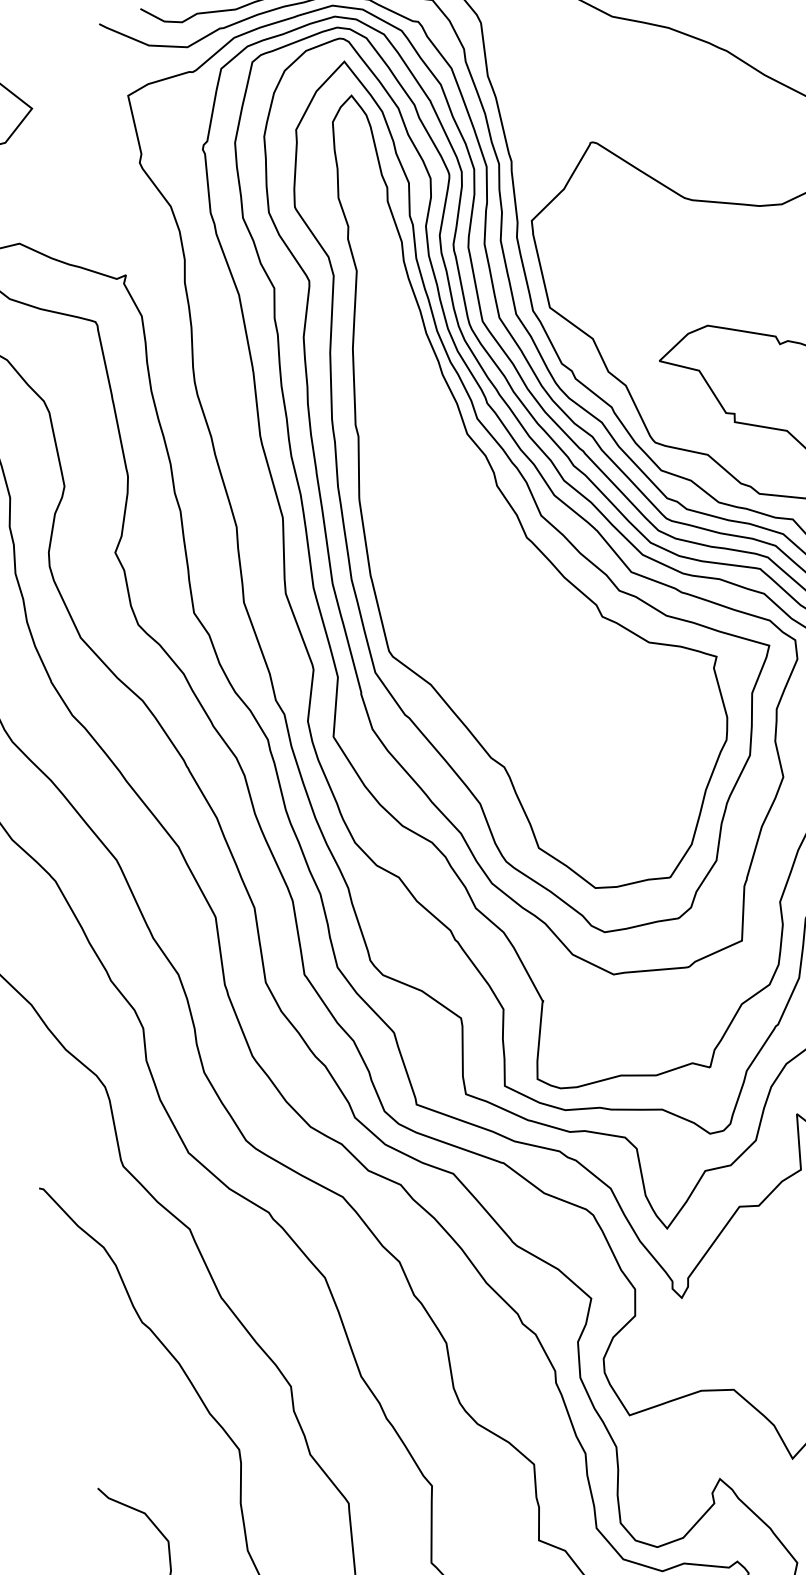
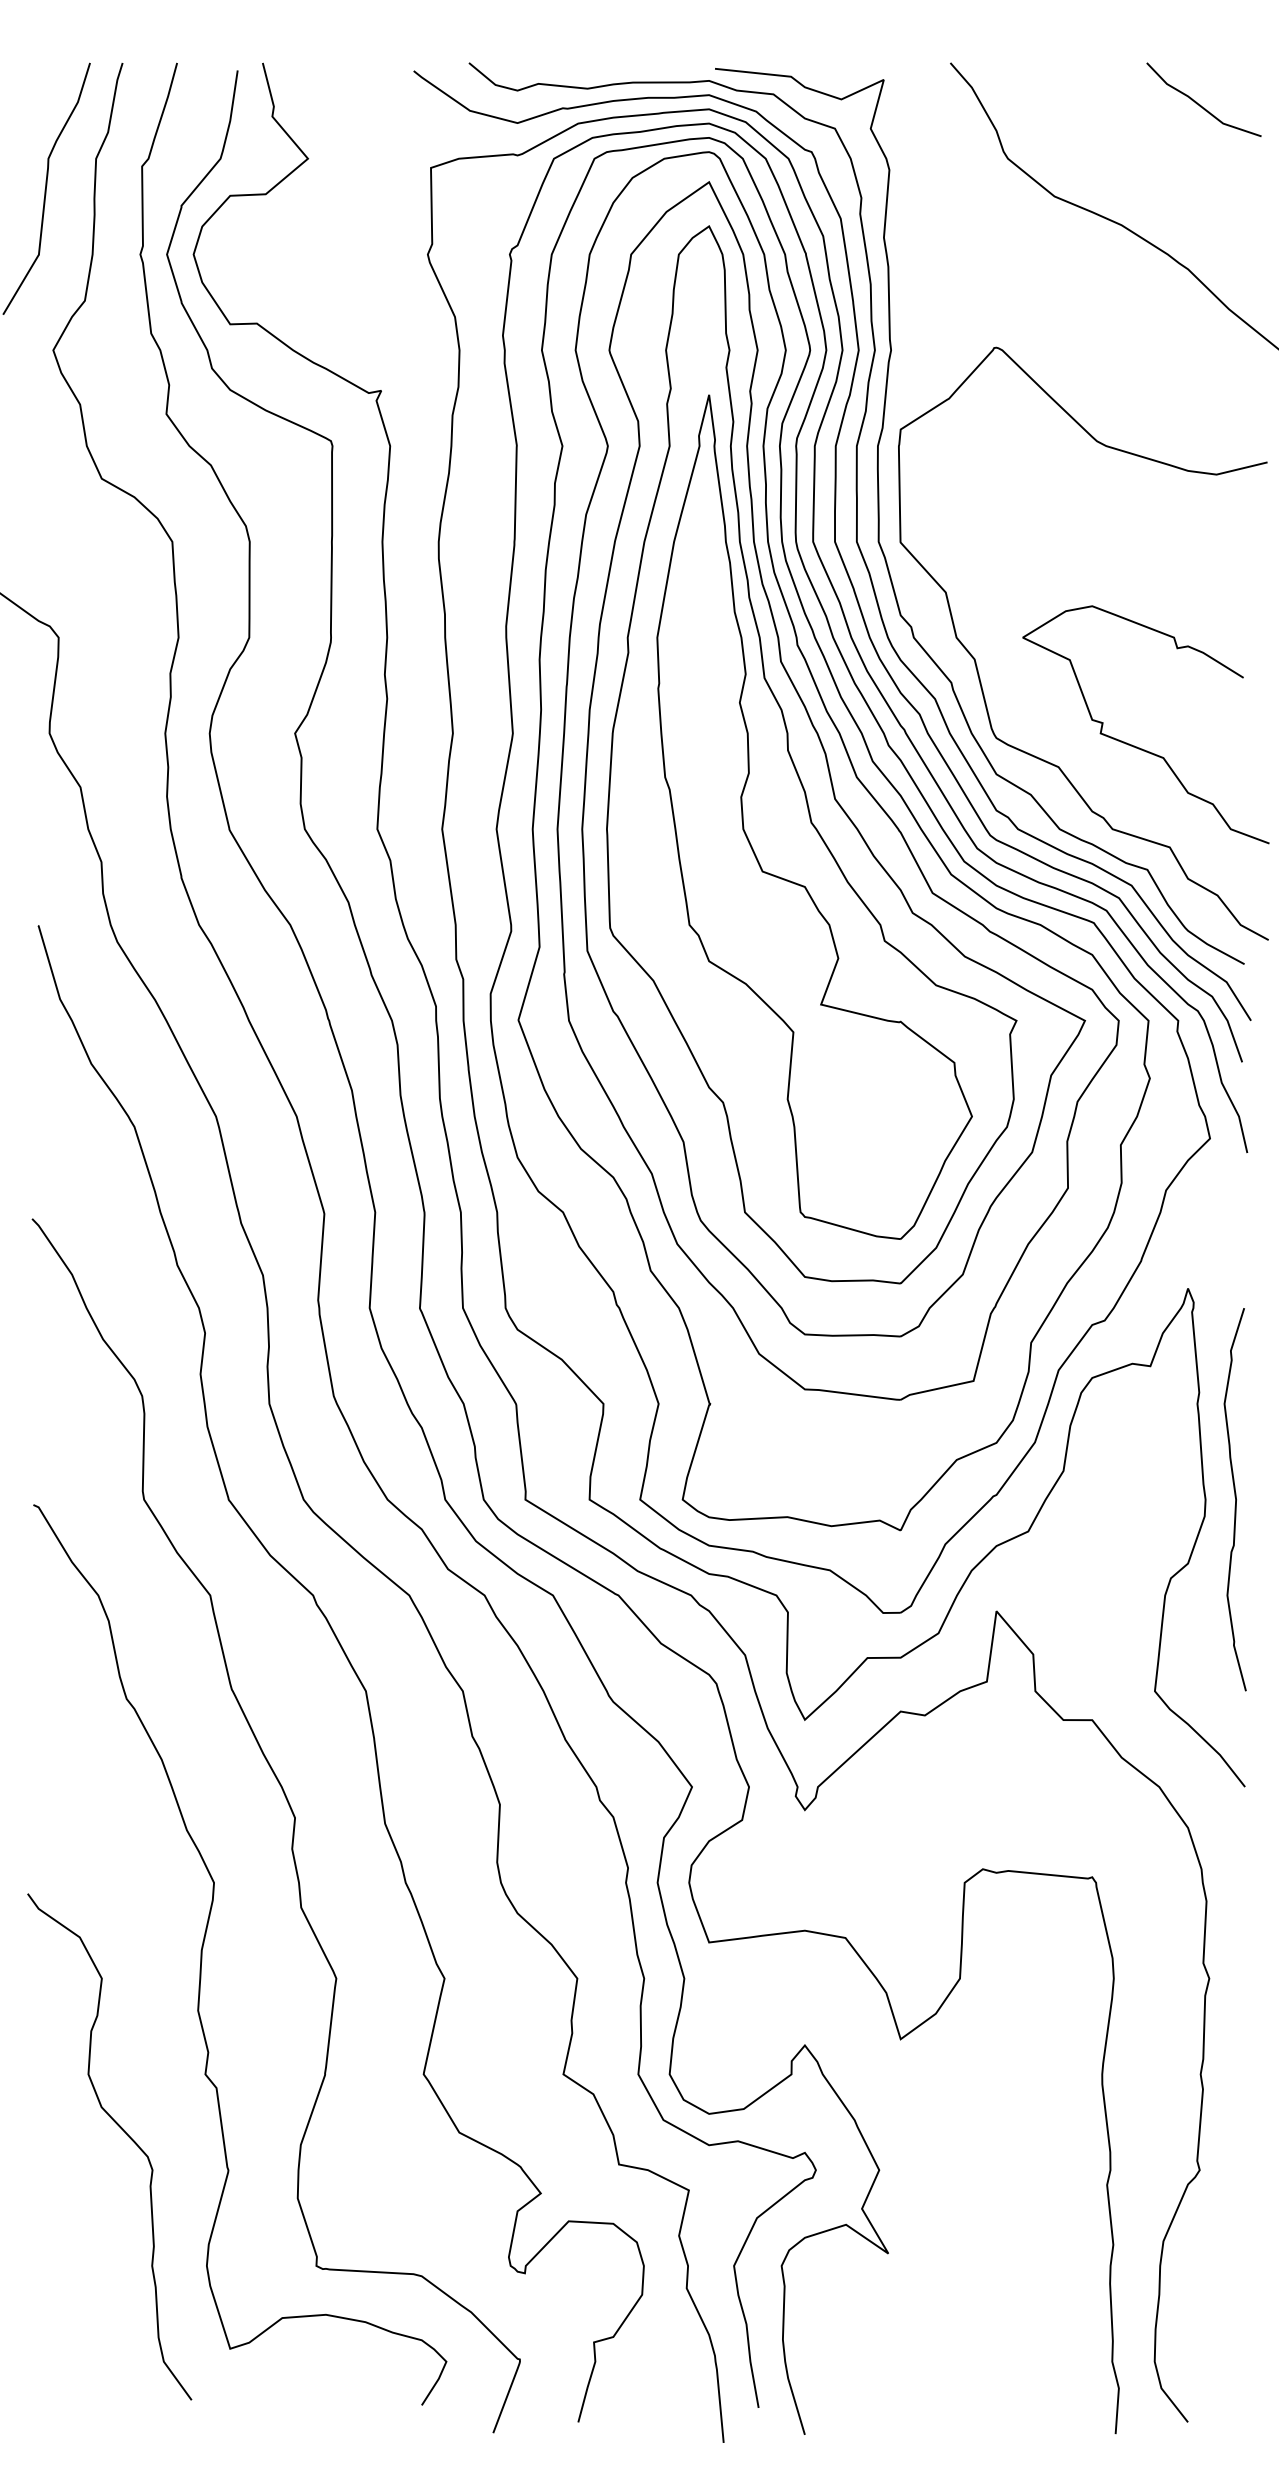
part: (522, 585) -> (793, 881), added

